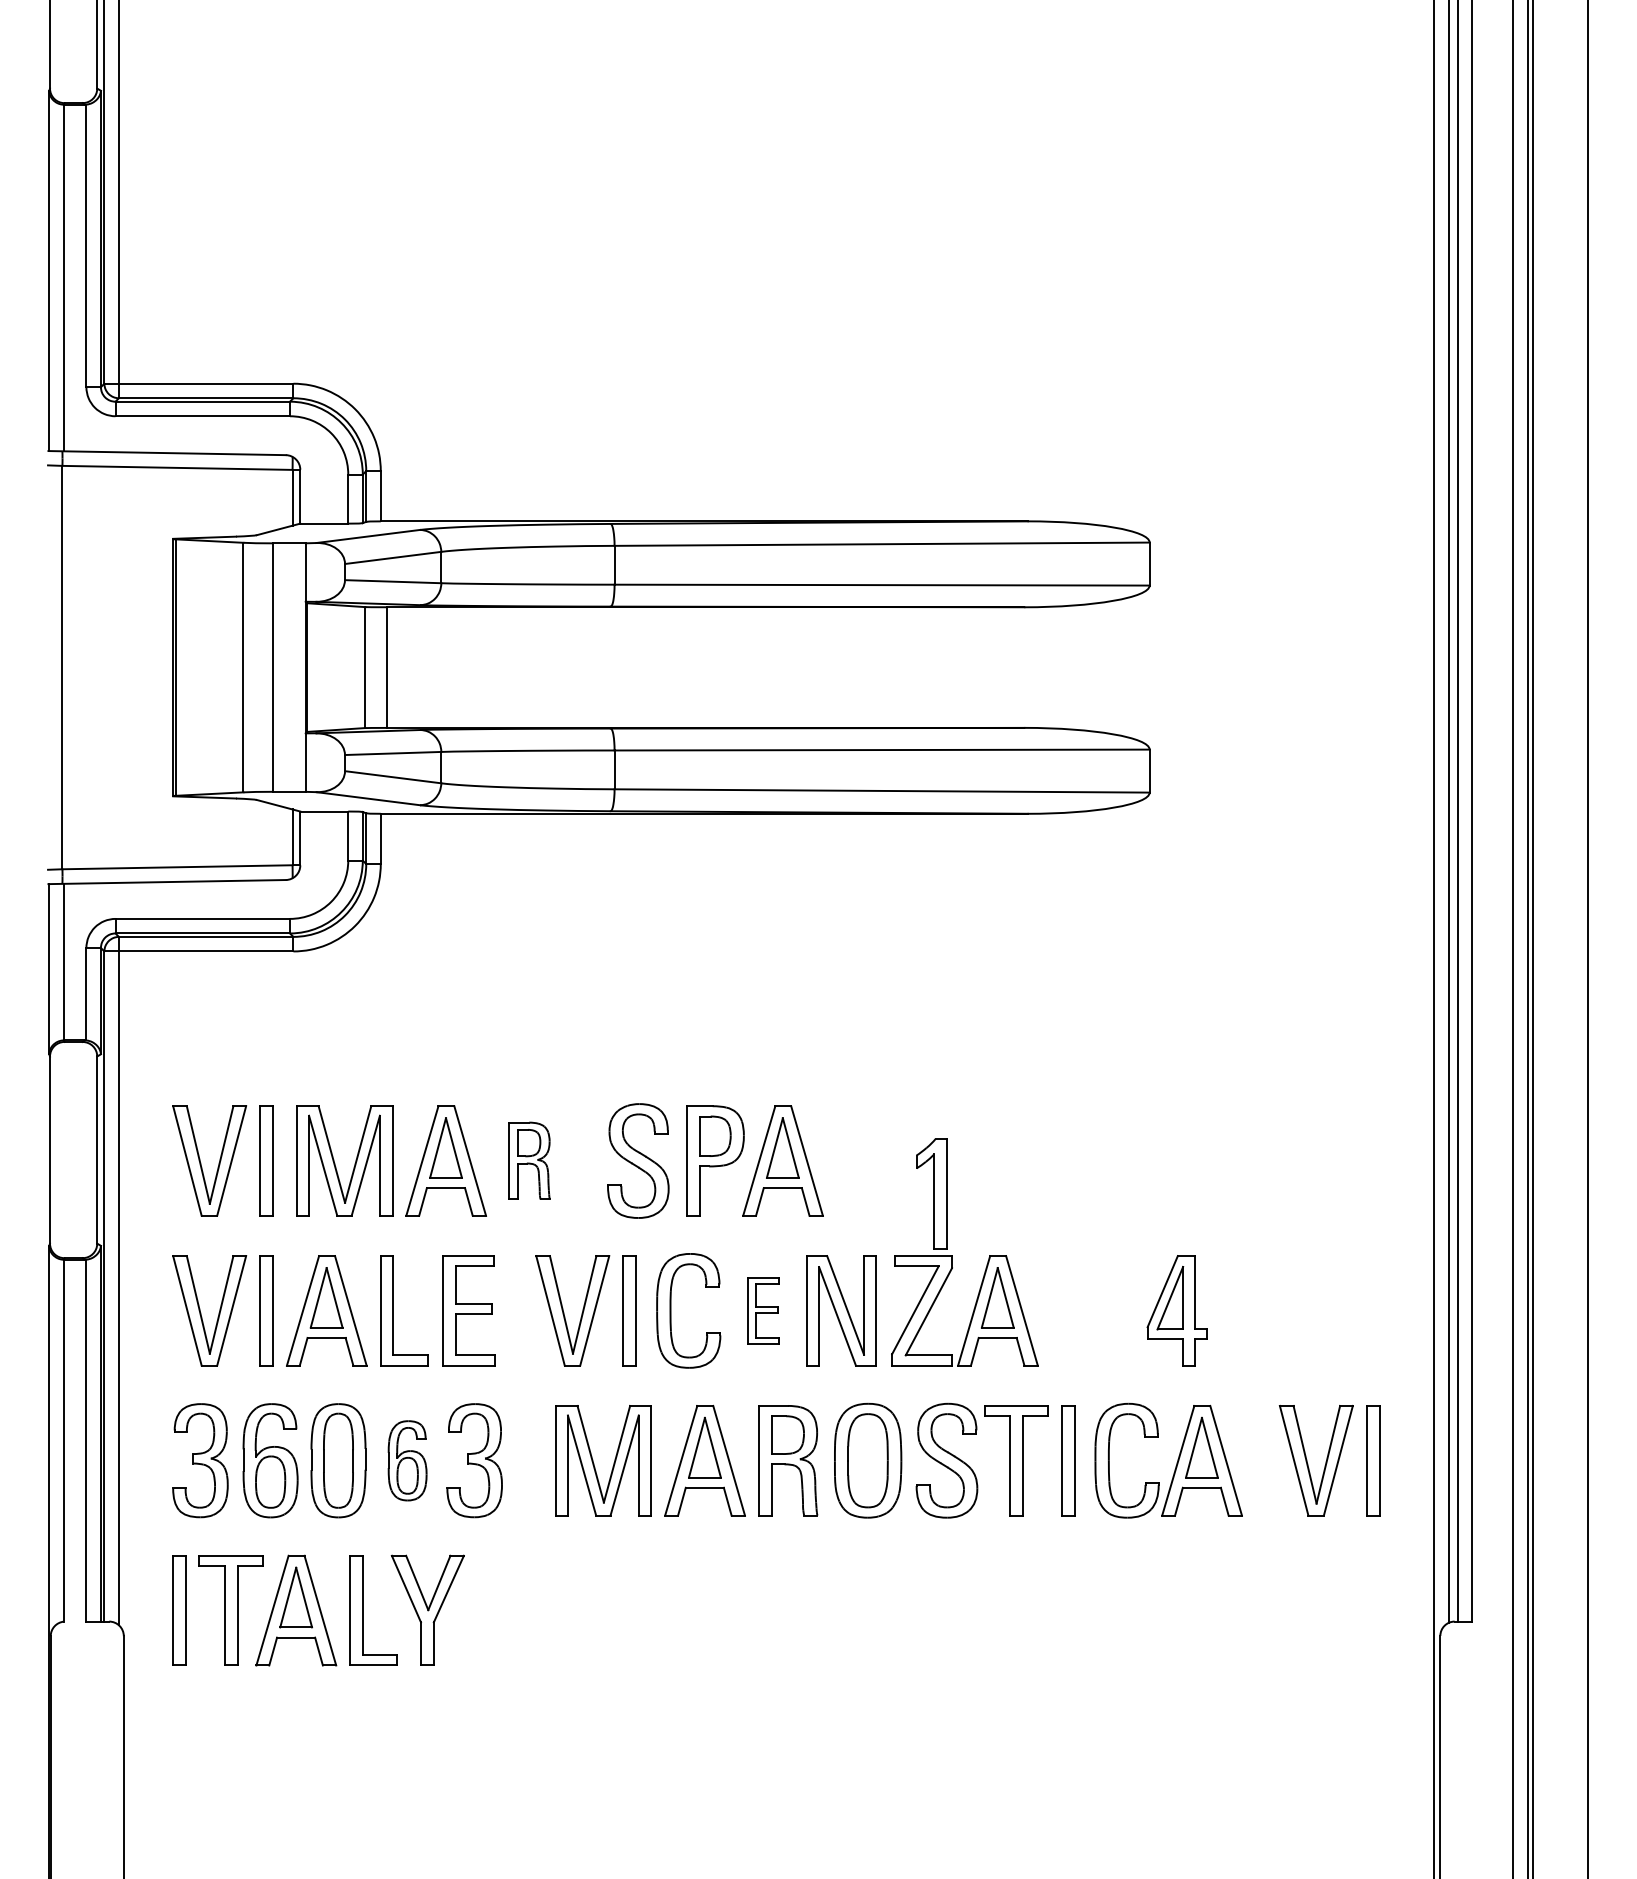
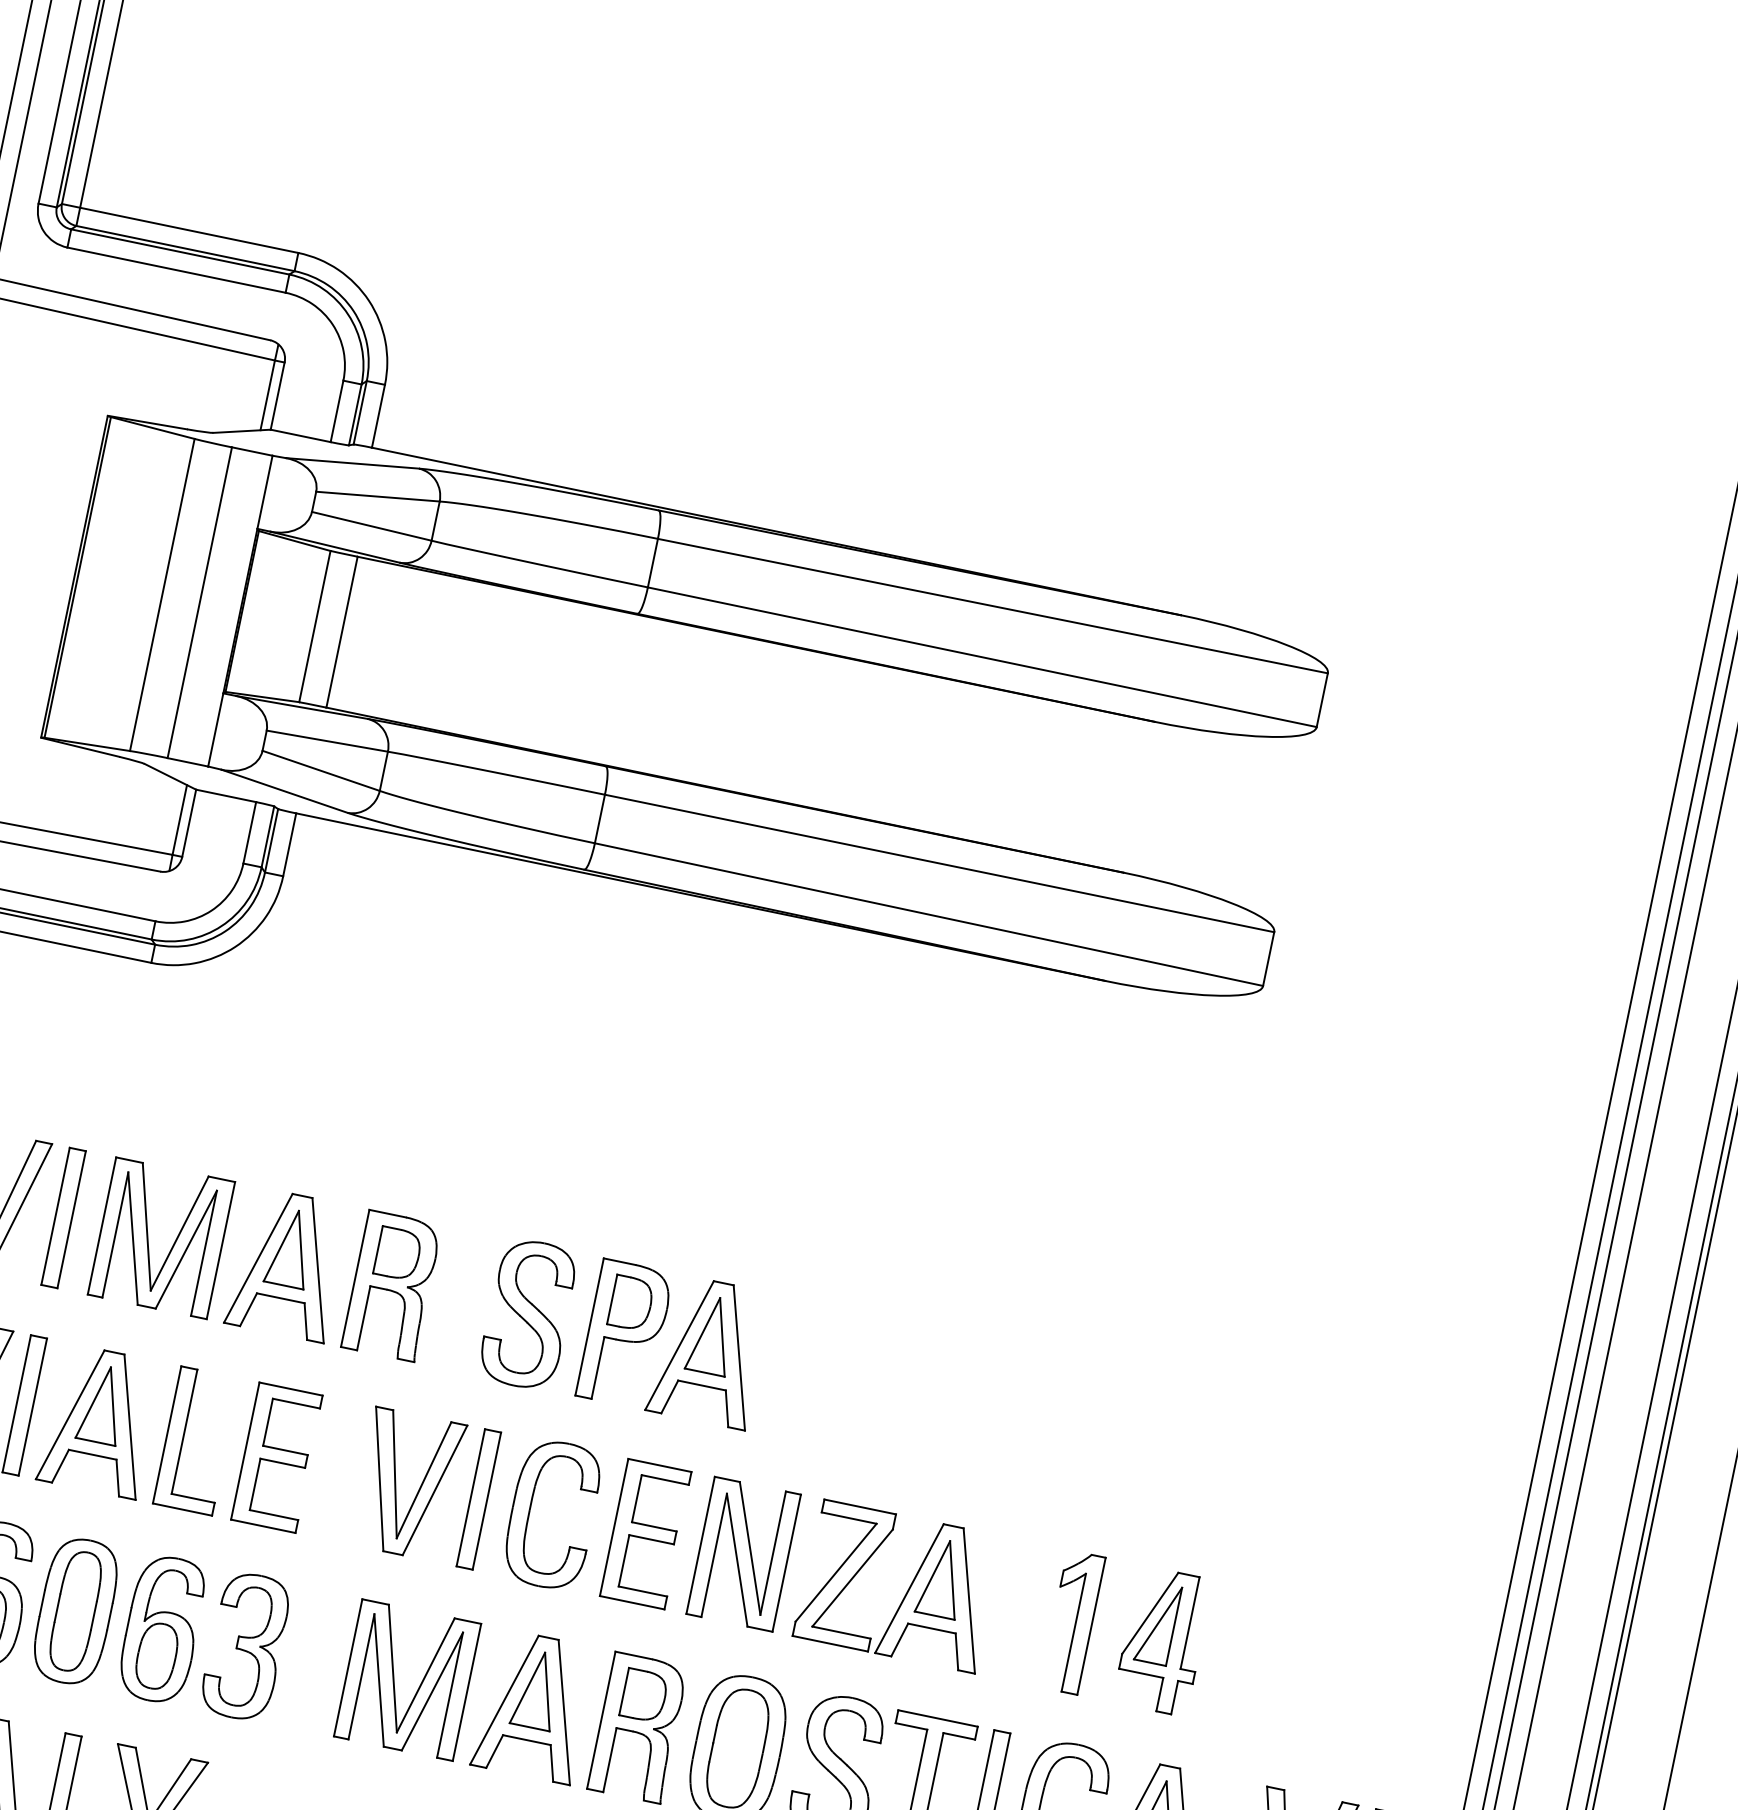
part: (529, 1160) -> (392, 1285), size x1.43
part: (931, 1193) -> (1072, 1621), moved
part: (763, 1310) -> (646, 1533), size x1.67
part: (407, 1460) -> (162, 1628), size x1.43

